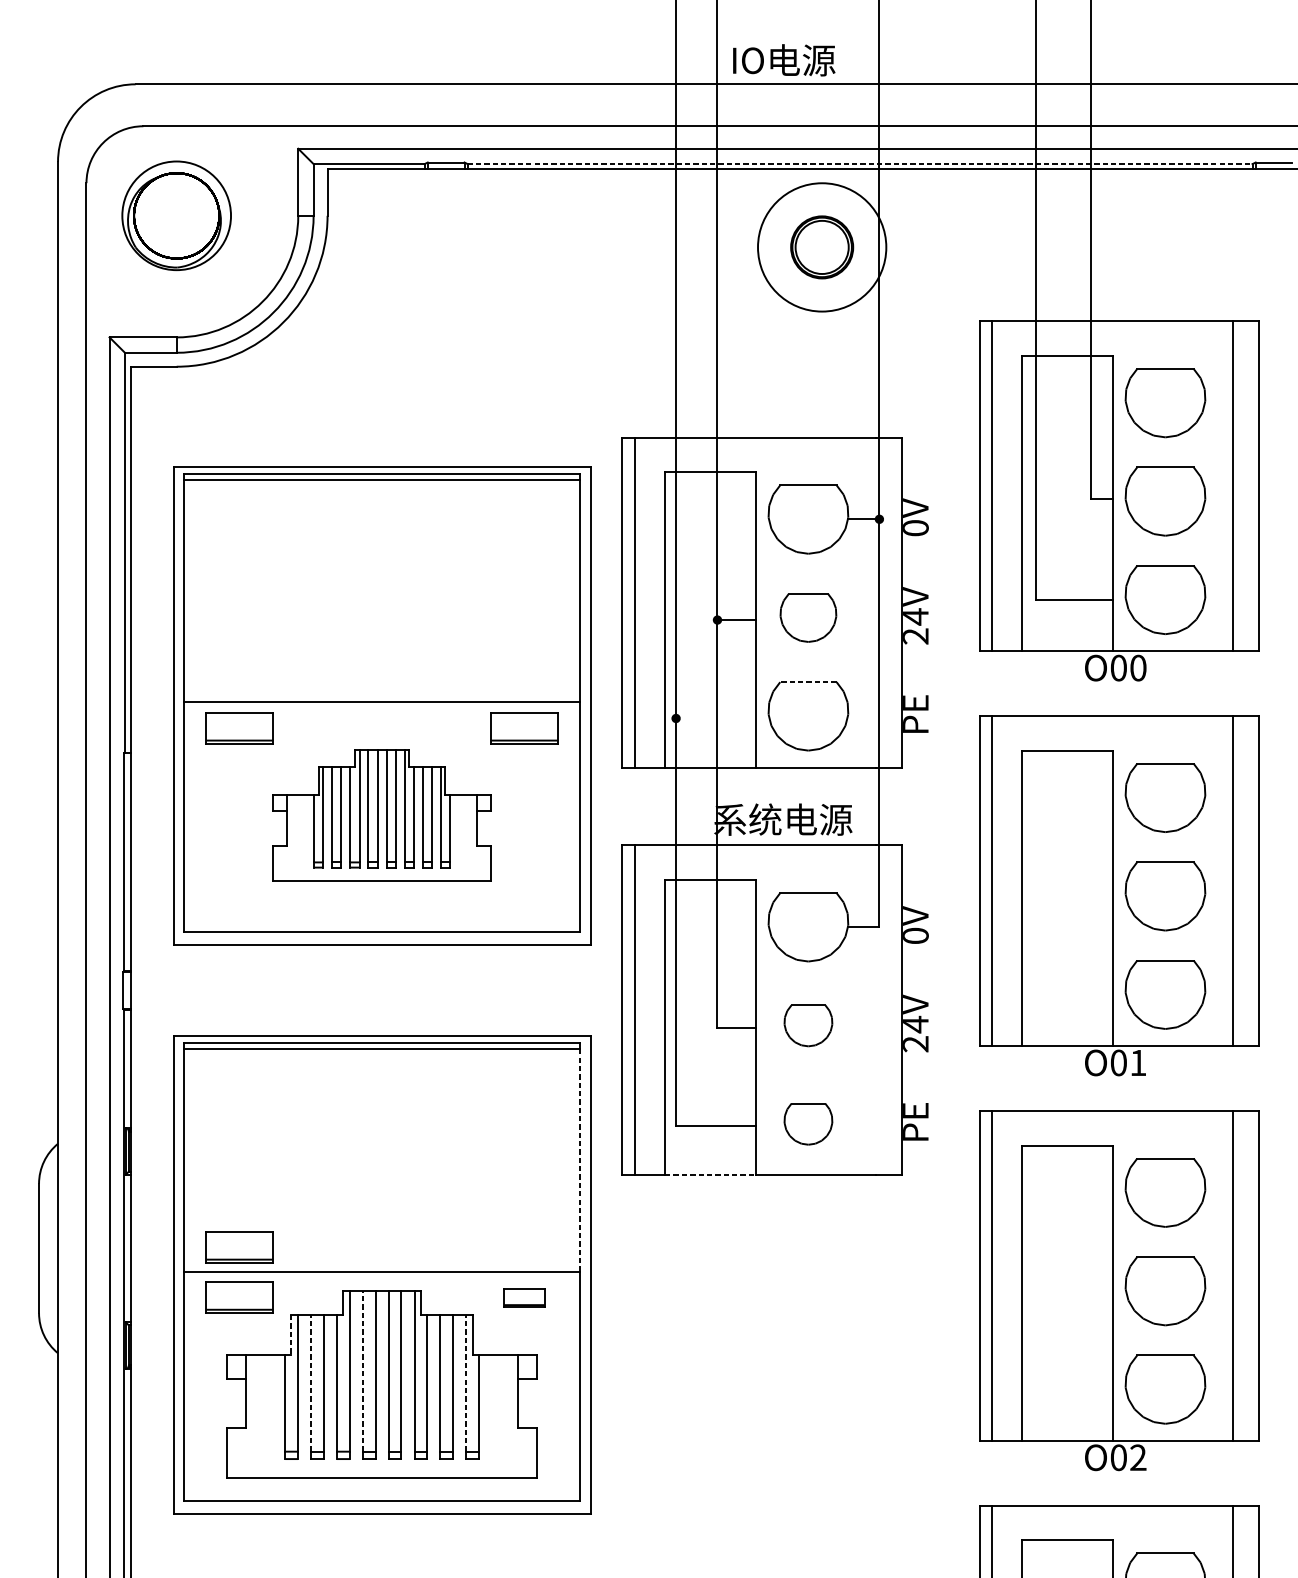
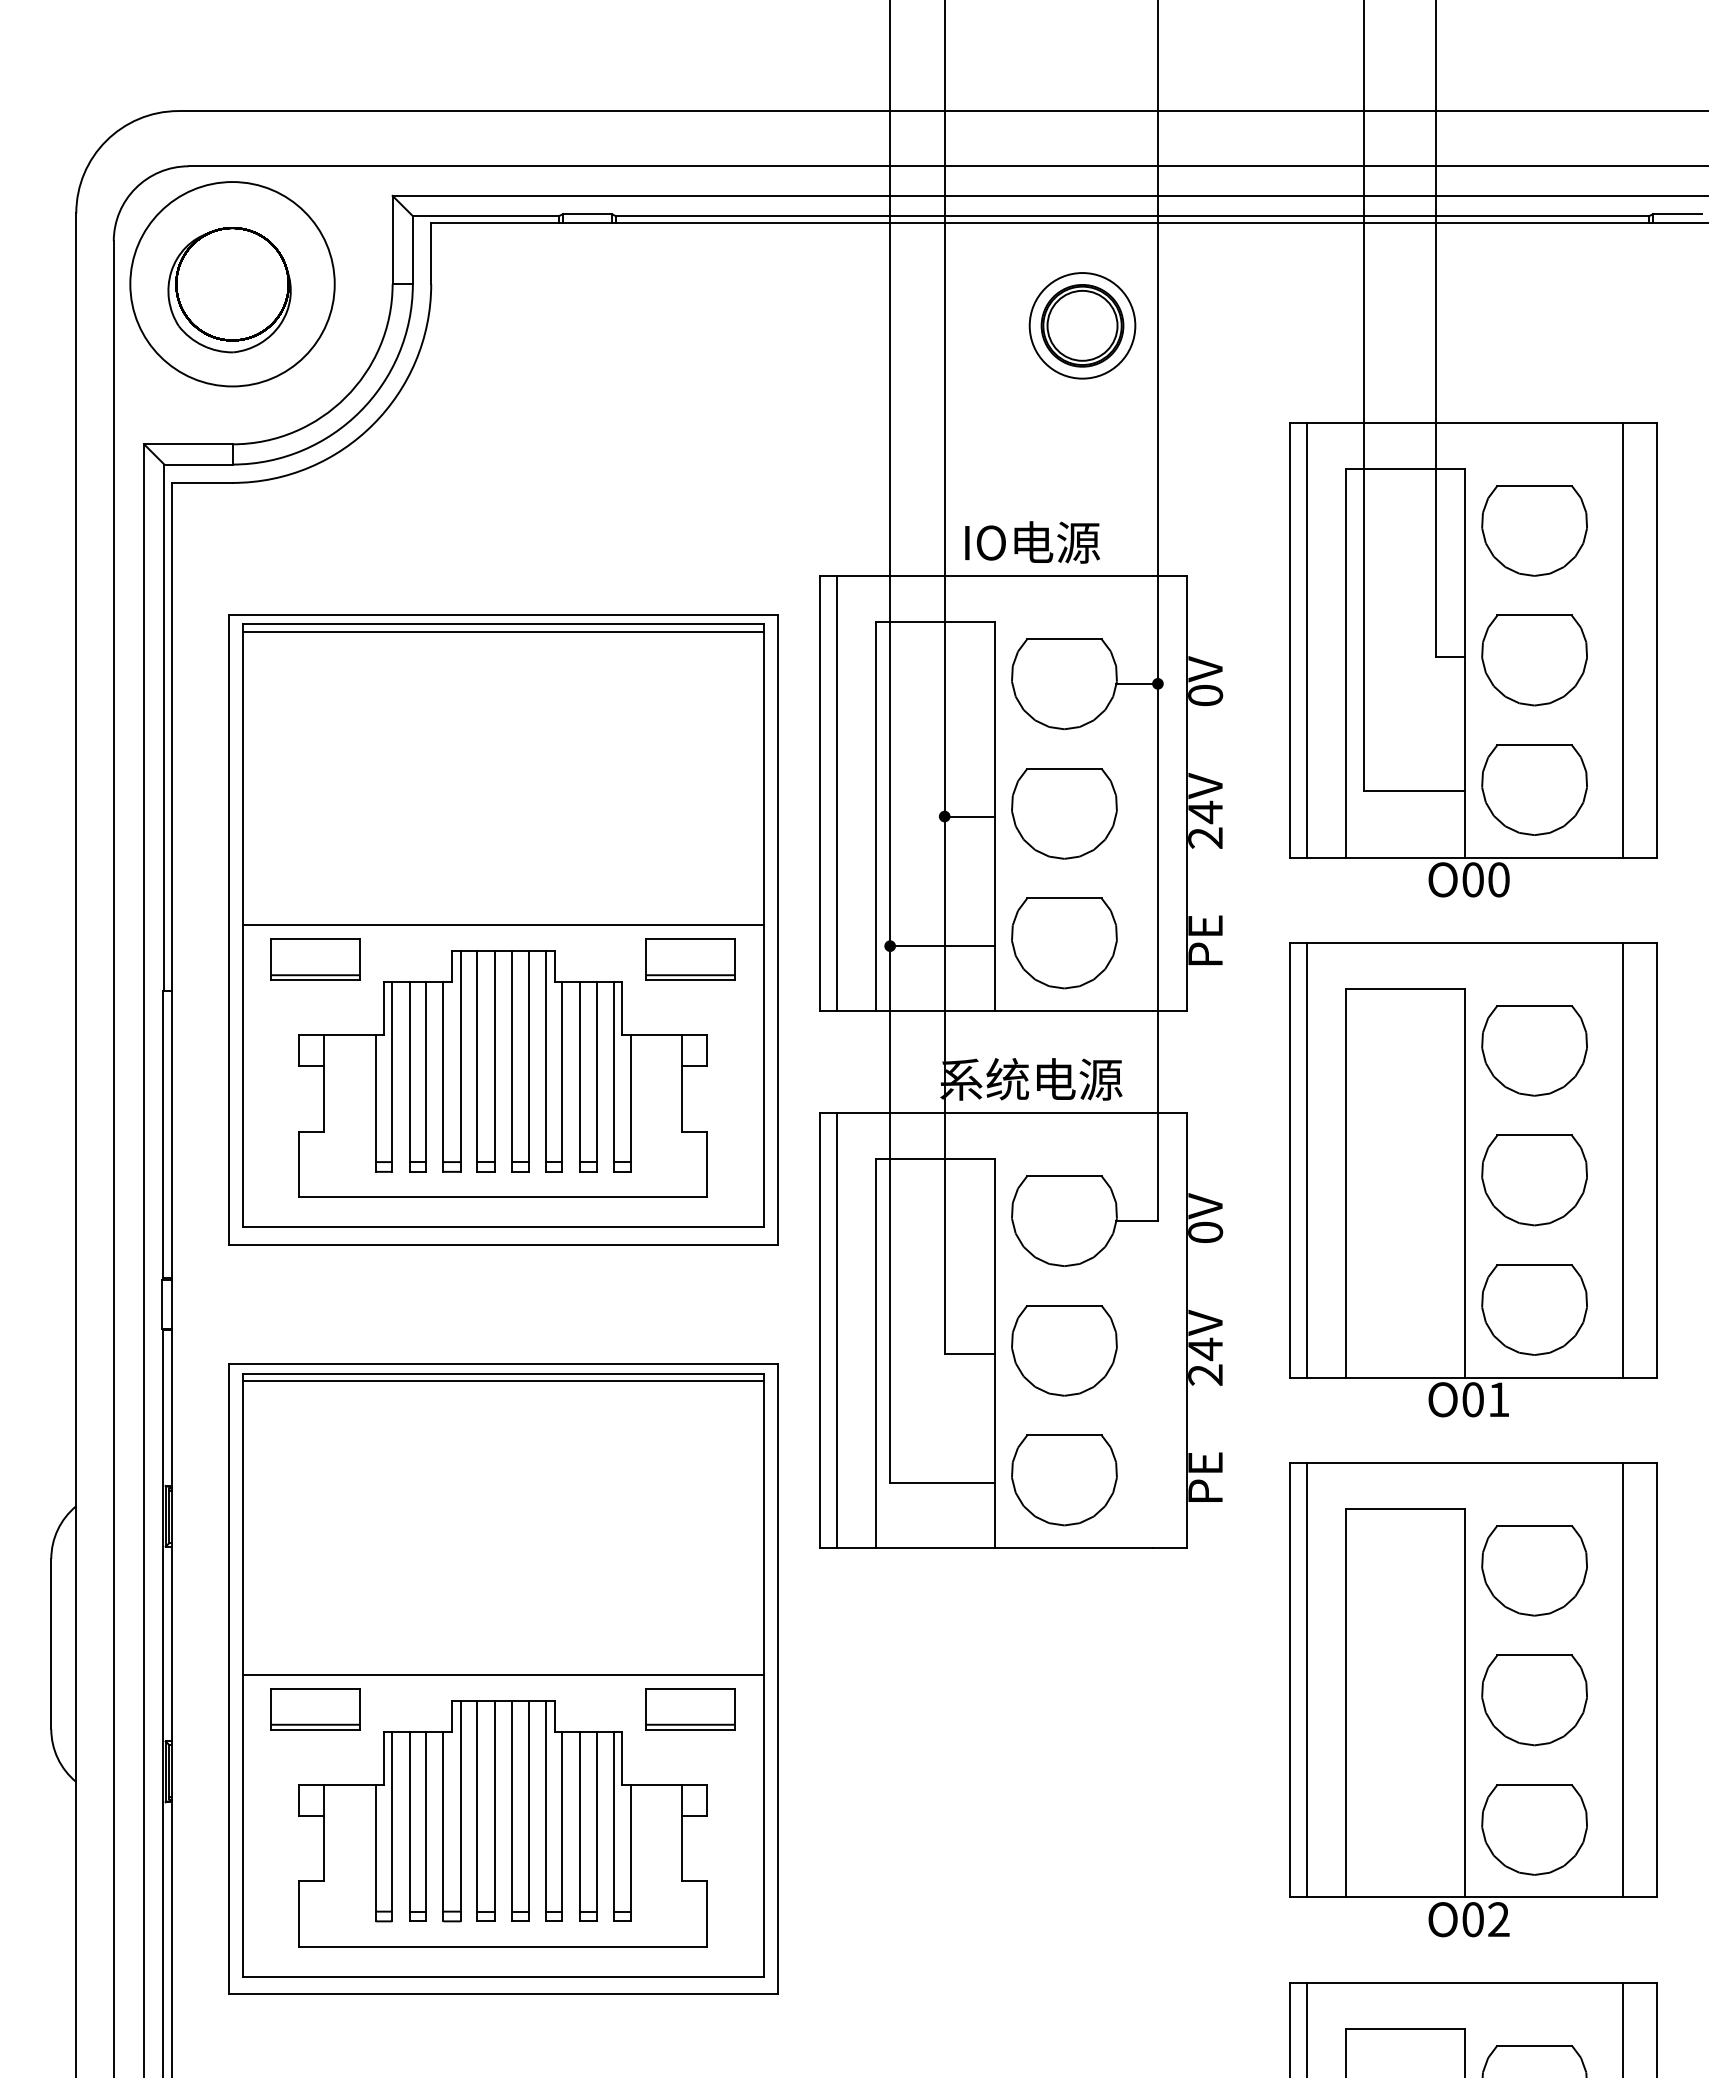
text: (784, 60) -> (1032, 542), moved
line: (860, 164) -> (1132, 216), dashed -> solid
circle: (176, 216) -> (232, 284), size x1.43
circle: (822, 247) -> (1082, 325), size x0.62
part: (808, 617) -> (1064, 813), size x1.43
line: (807, 682) -> (1063, 898), dashed -> solid
line: (715, 718) -> (942, 946), added
part: (381, 815) -> (502, 1073), size x1.43
part: (808, 1025) -> (1064, 1350), size x1.67
part: (808, 1124) -> (1064, 1480), size x1.67
line: (579, 1159) -> (763, 1527), dashed -> solid
line: (710, 1175) -> (935, 1547), dashed -> solid
part: (239, 1248) -> (315, 1643), removed
part: (524, 1298) -> (690, 1709), size x1.67
line: (291, 1335) -> (383, 1758), dashed -> solid
line: (362, 1371) -> (477, 1806), dashed -> solid
line: (311, 1383) -> (409, 1821), dashed -> solid
line: (465, 1383) -> (613, 1821), dashed -> solid

